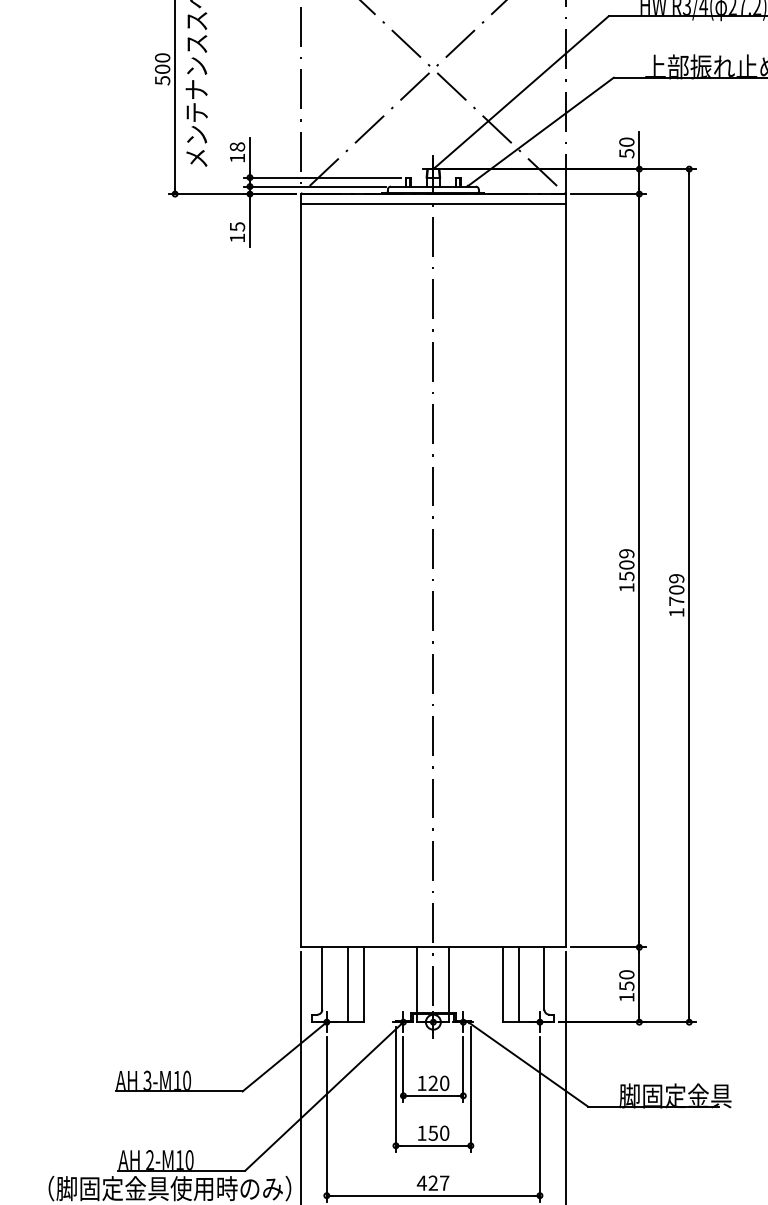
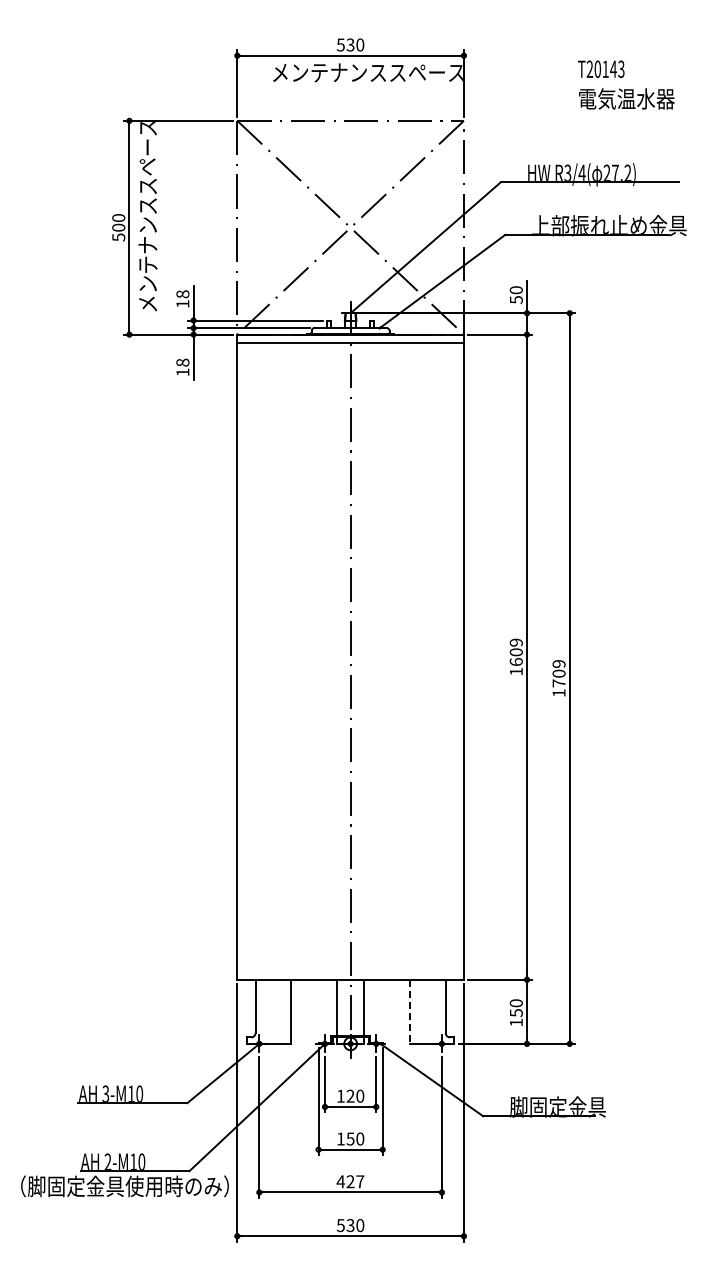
text: (237, 226) -> (182, 362), 15 -> 18
text: (625, 576) -> (515, 662), 1509 -> 1609
line: (347, 984) -> (277, 1011), removed
line: (518, 984) -> (423, 1011), removed
line: (502, 985) -> (409, 1012), solid -> dashed

